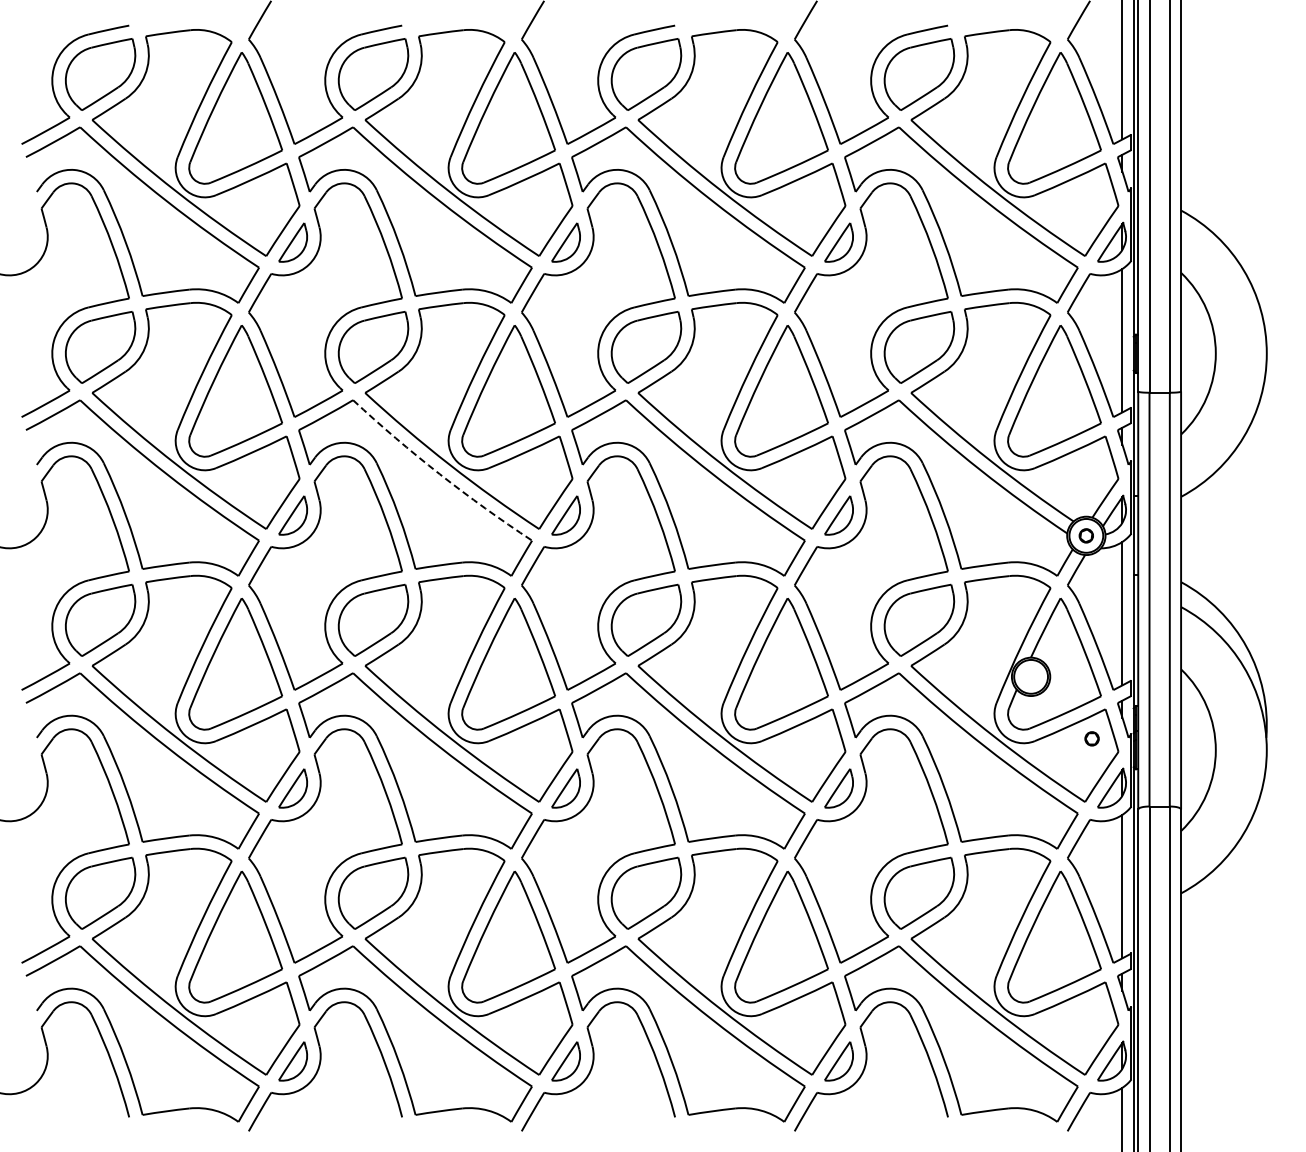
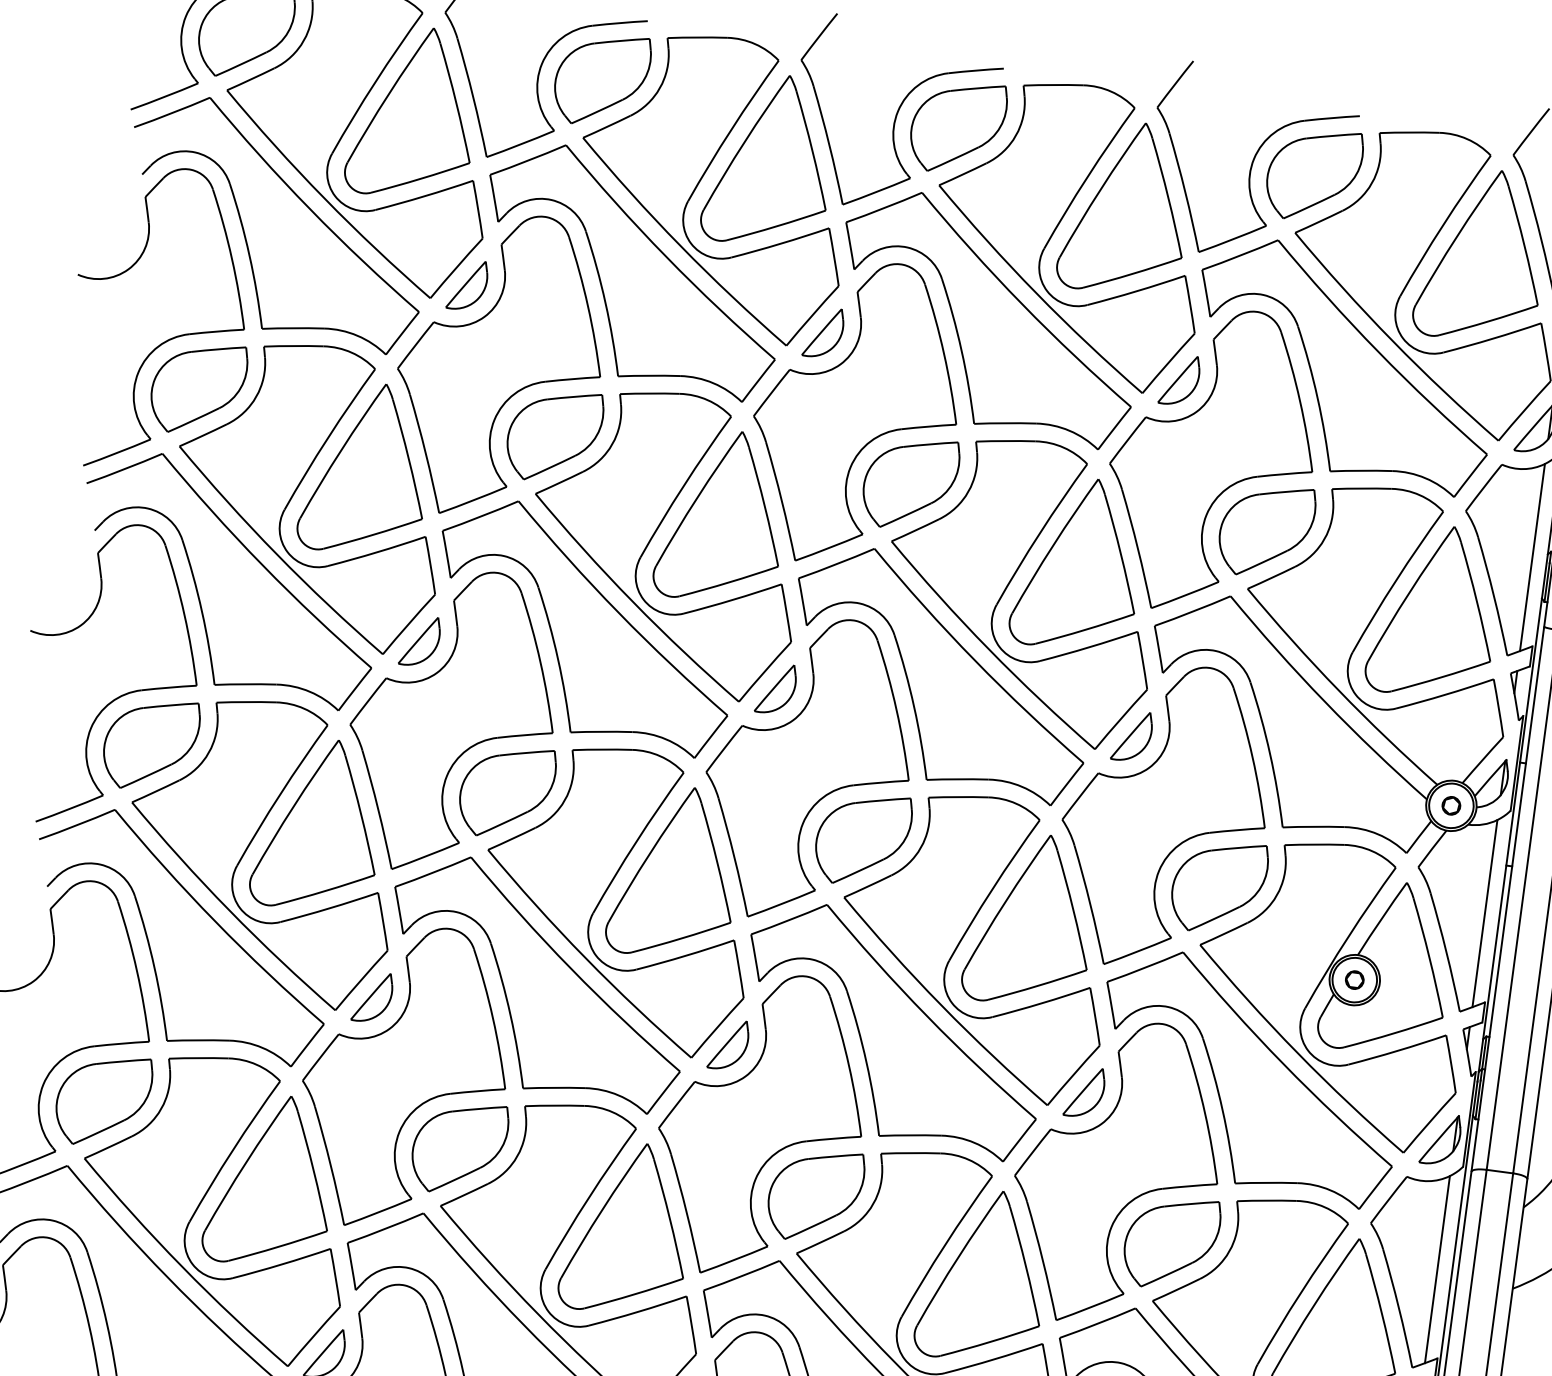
arc: (439, 474) -> (618, 613), dashed -> solid
circle: (1091, 738) -> (1354, 979), moved

